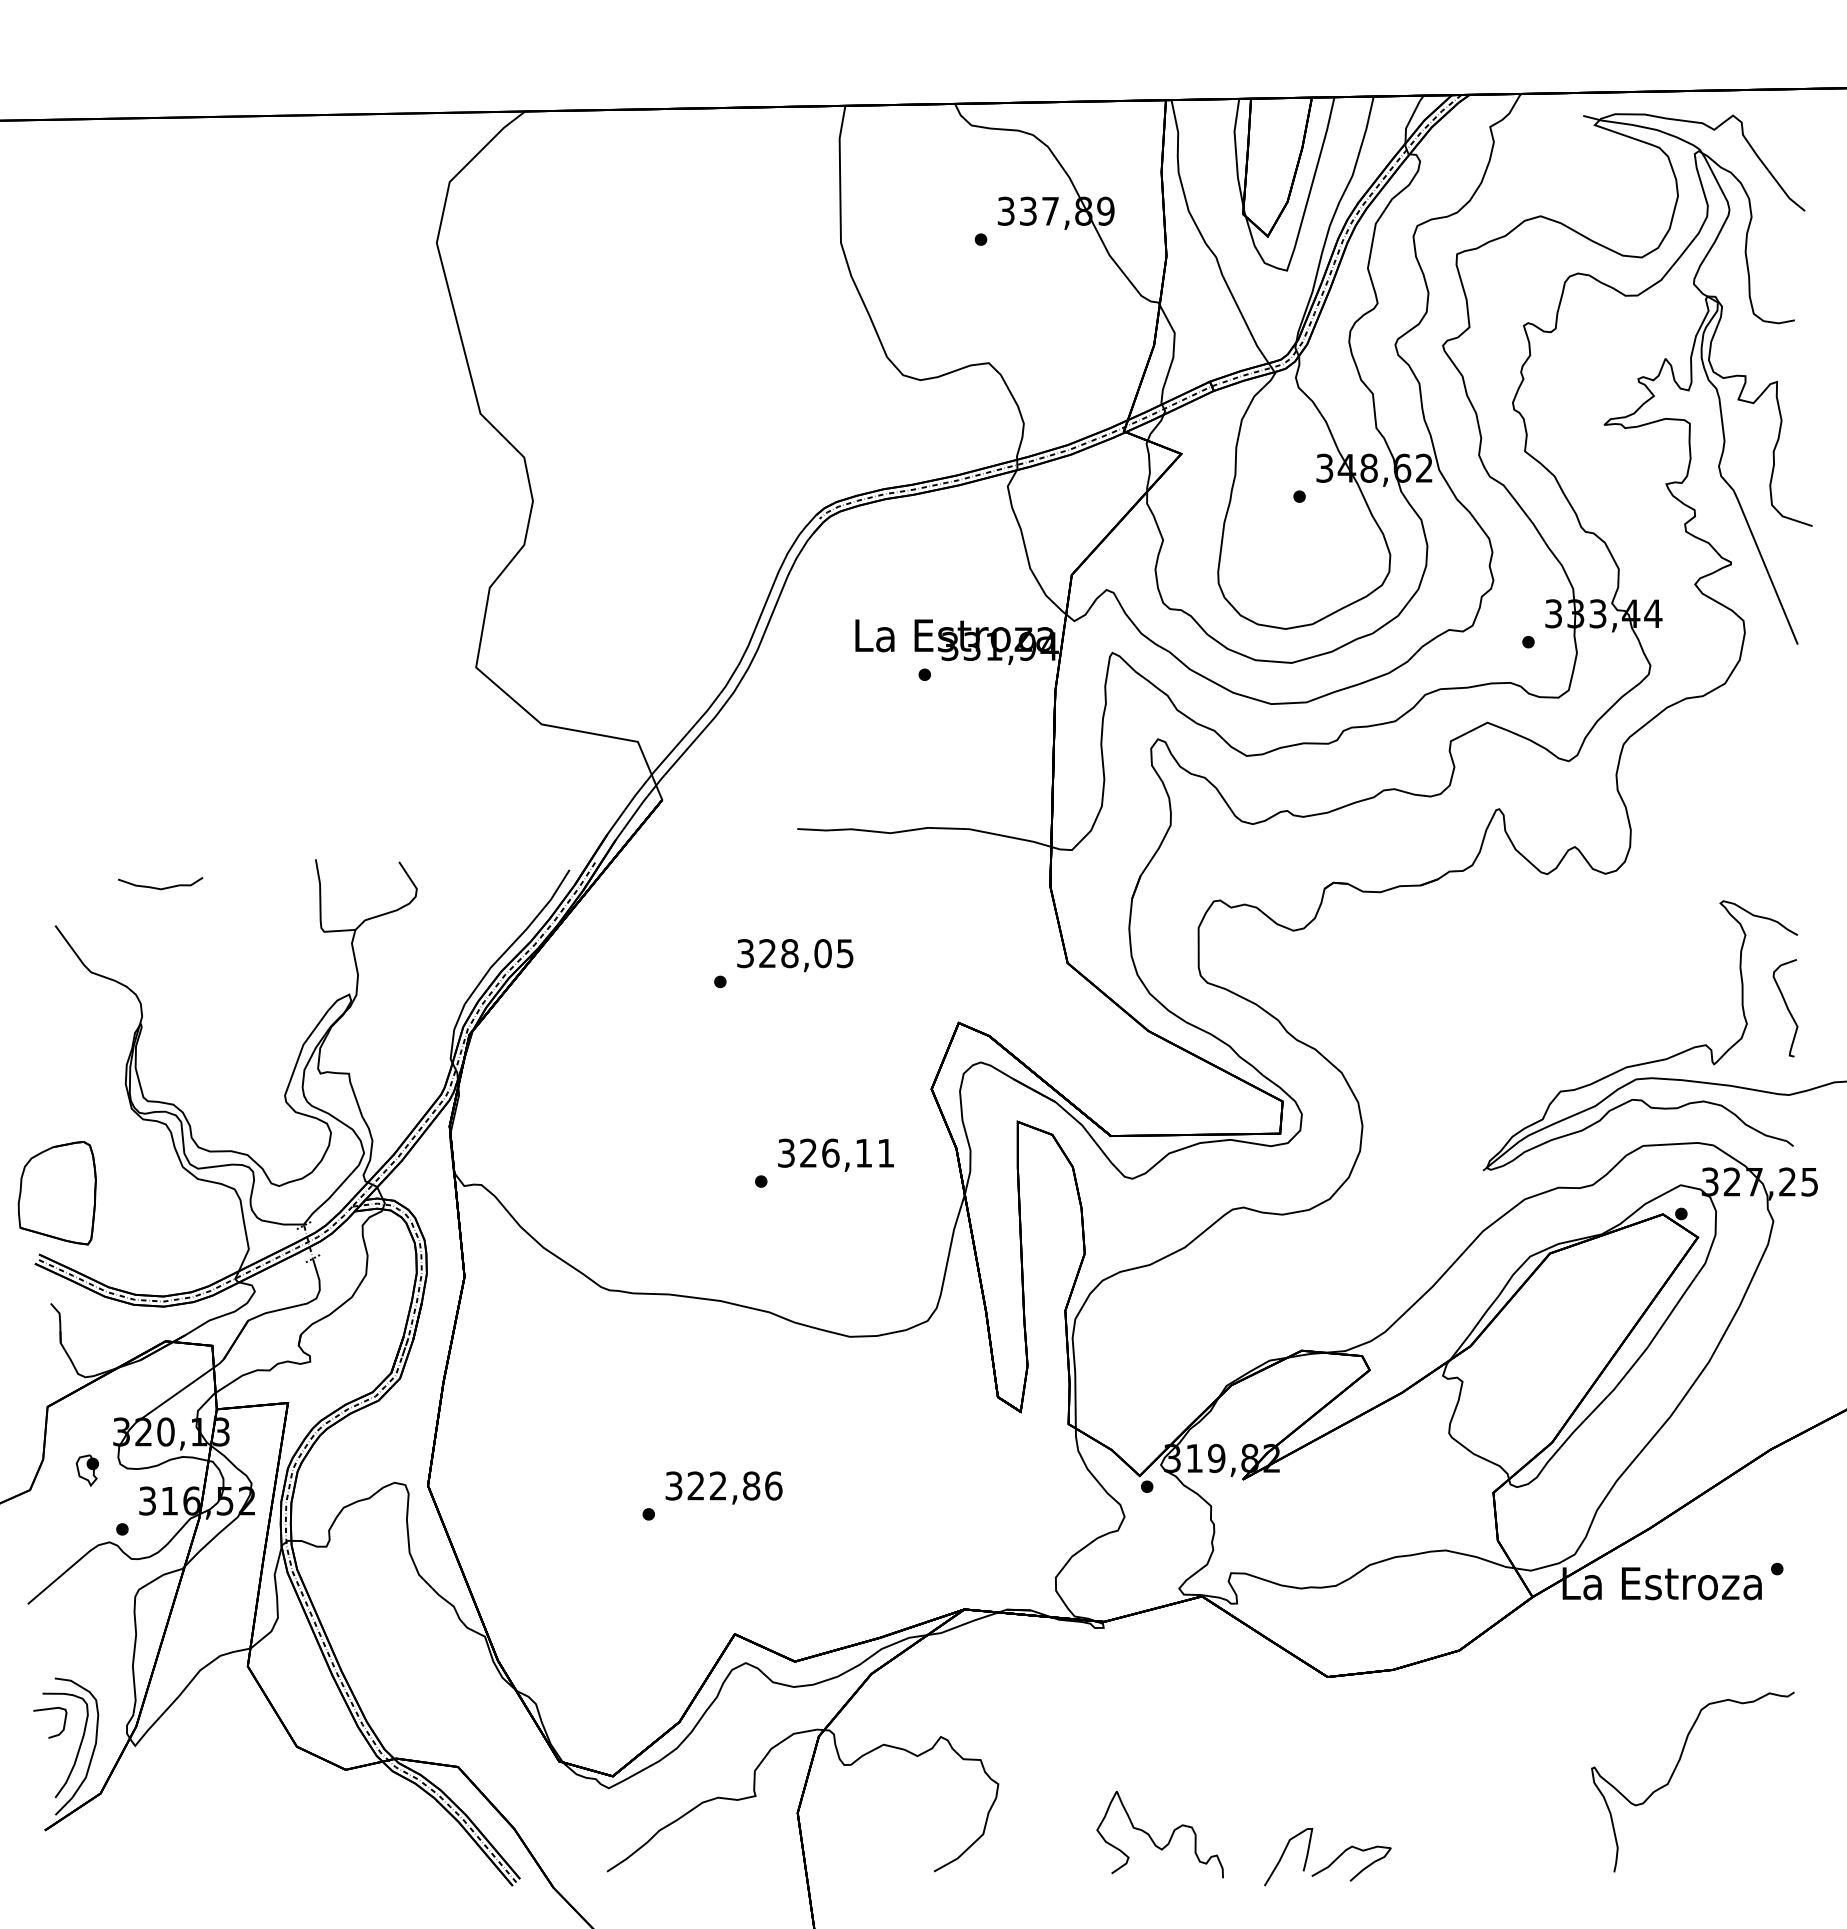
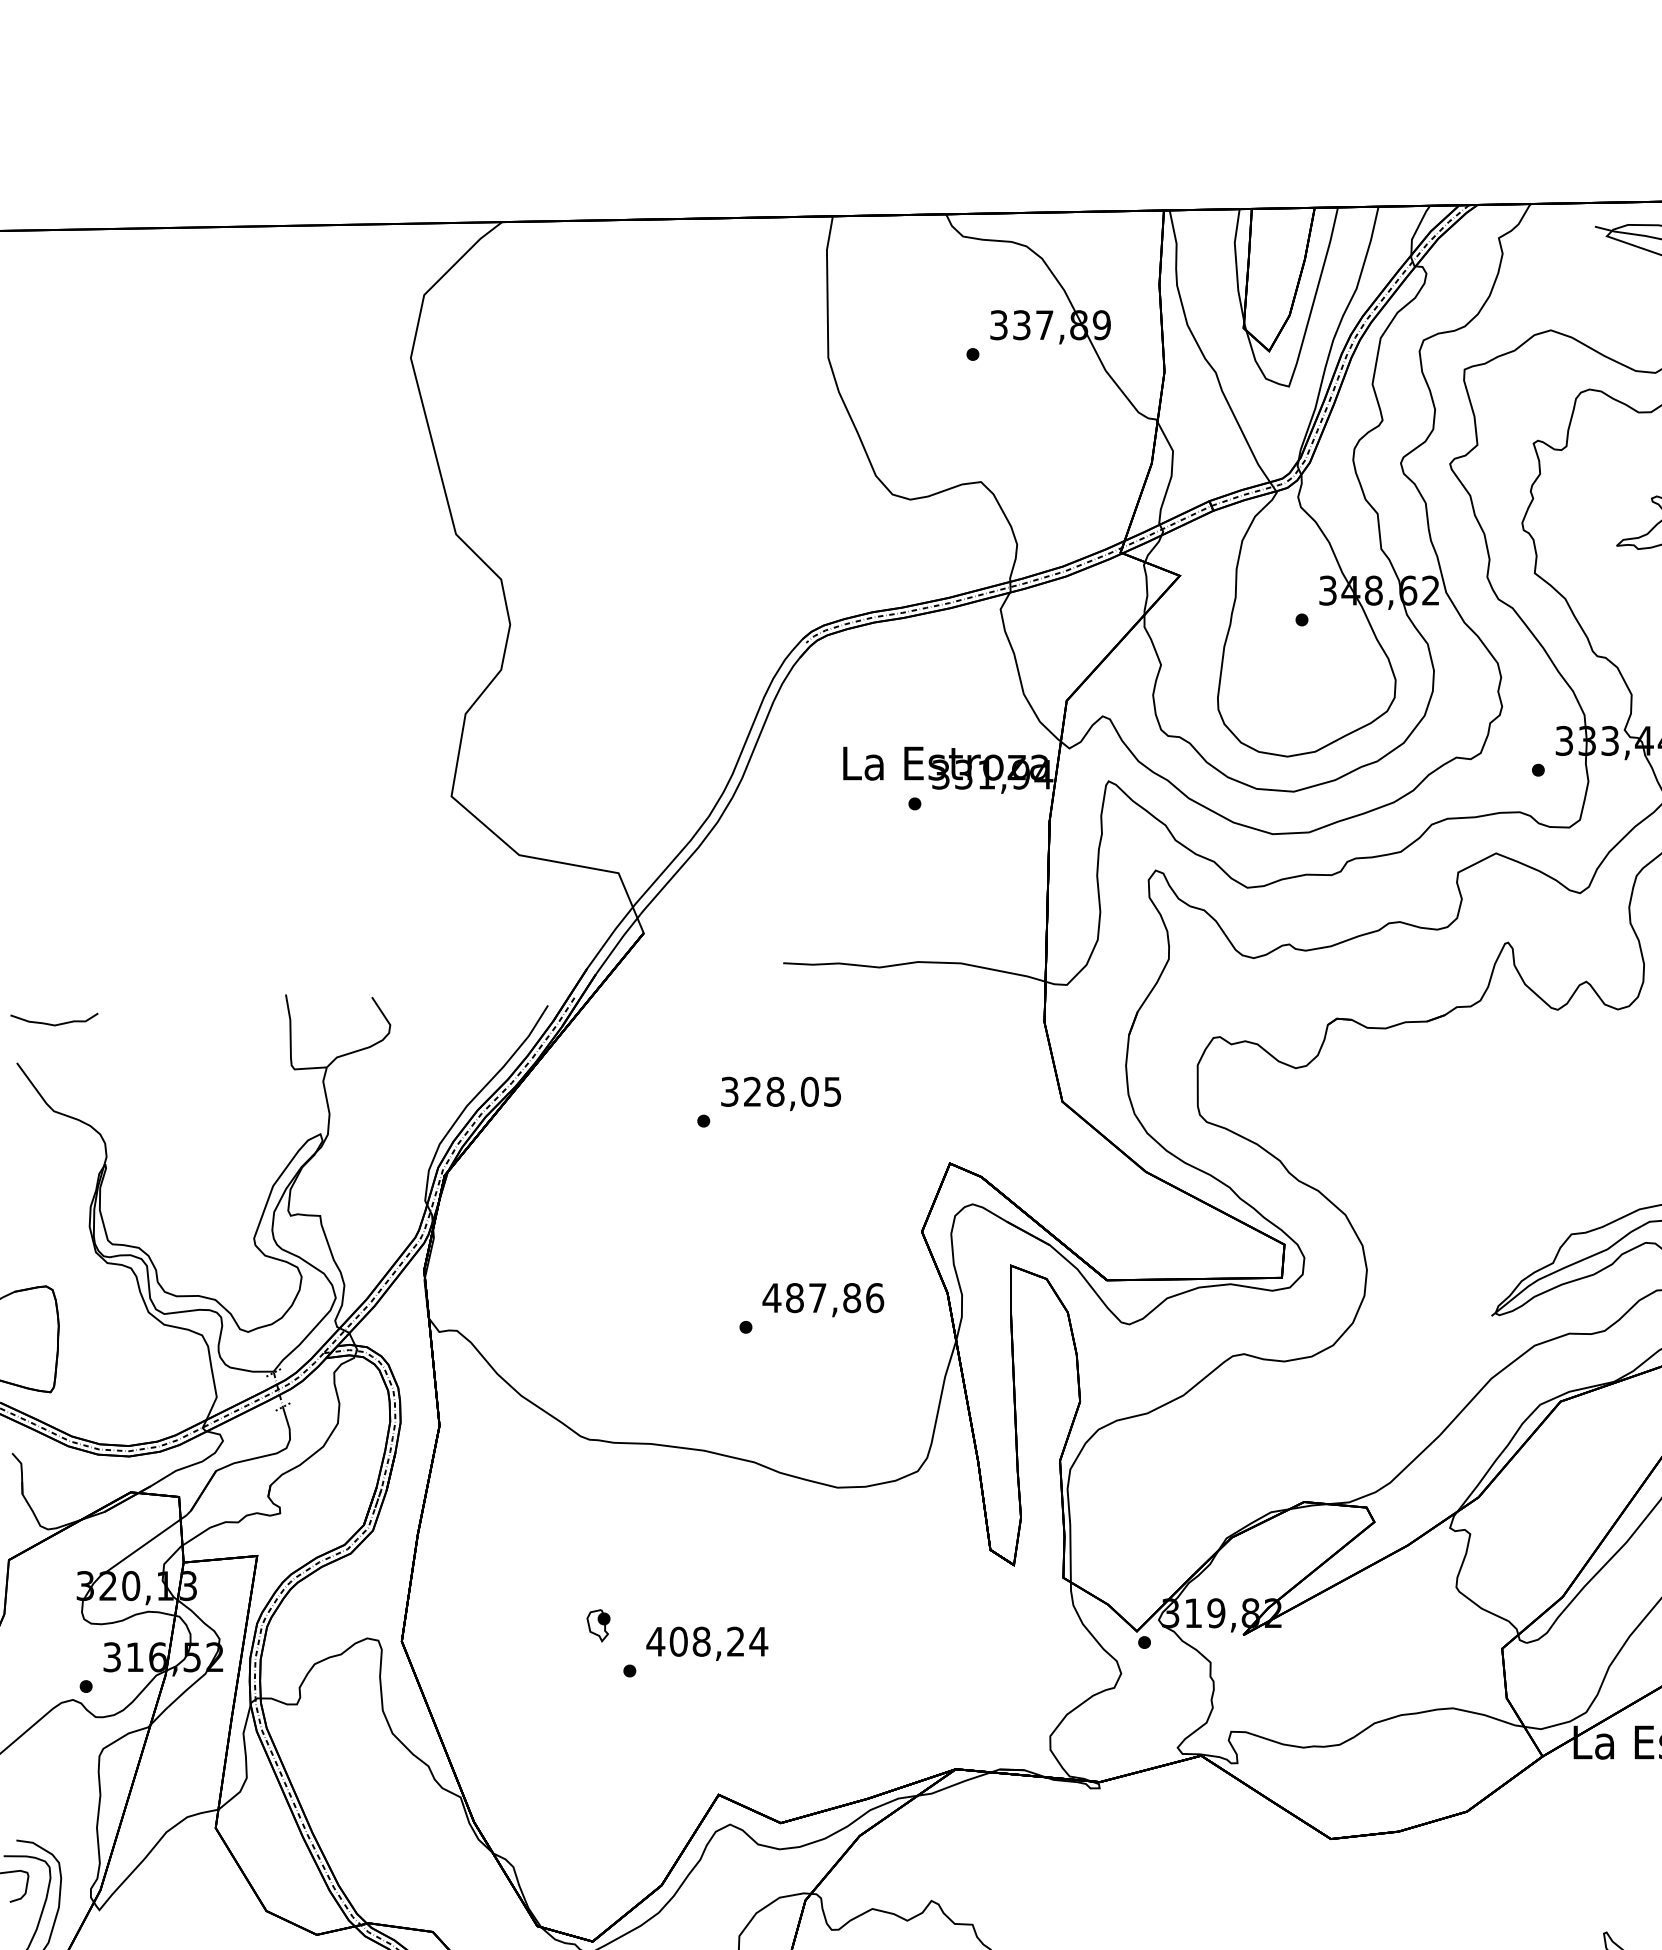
curve: (158, 887) -> (52, 1023), moved
text: (836, 1152) -> (823, 1297), 326,11 -> 487,86
part: (86, 1470) -> (597, 1625), moved
text: (723, 1485) -> (706, 1641), 322,86 -> 408,24

